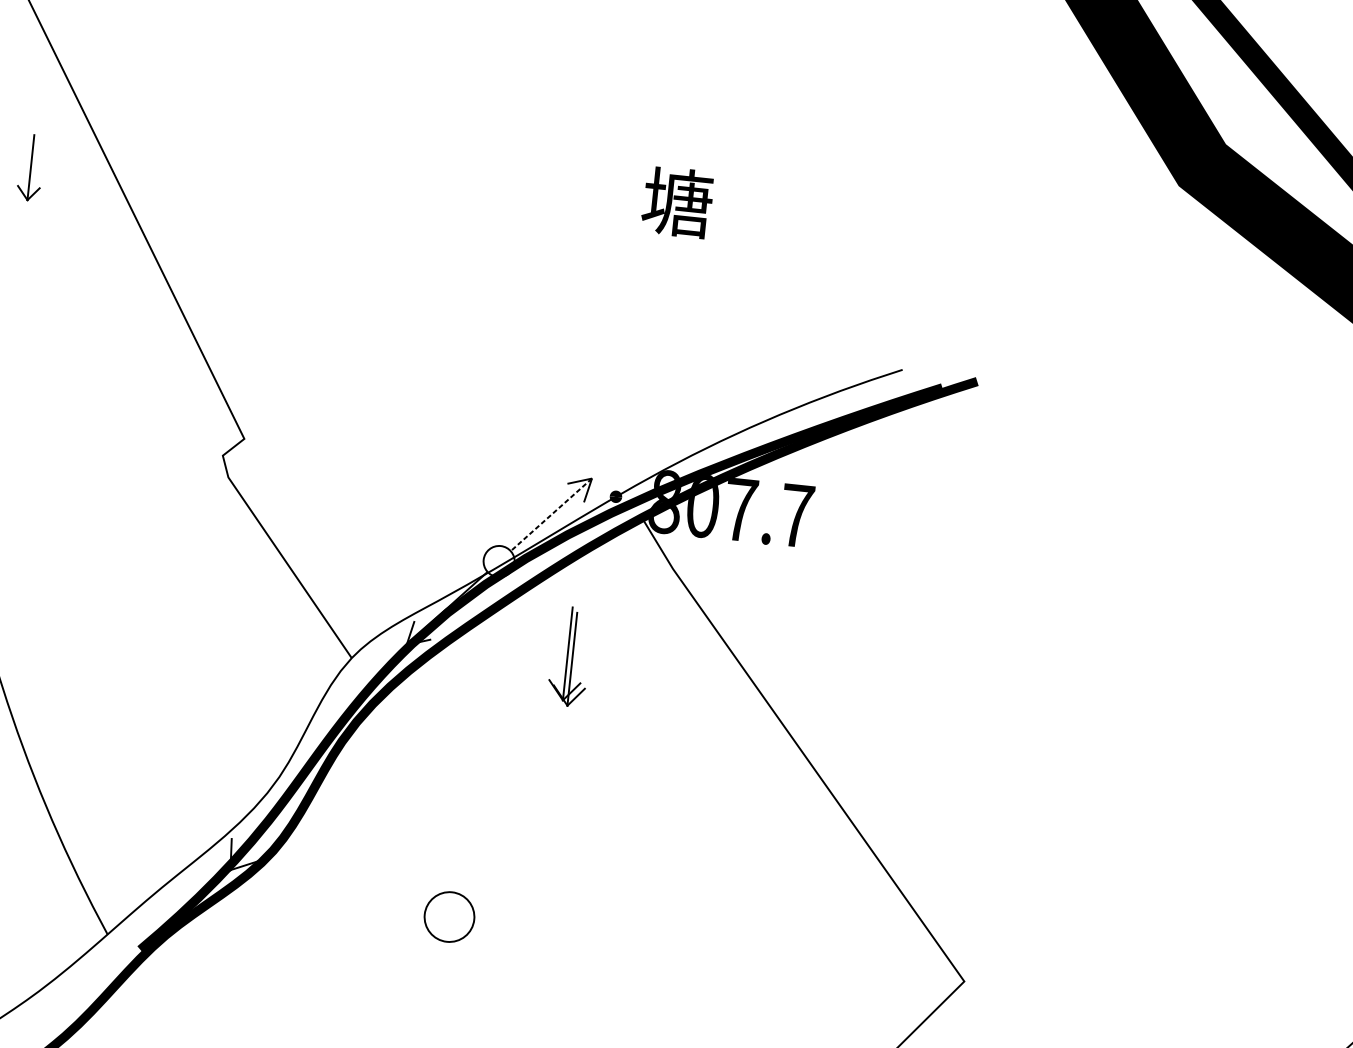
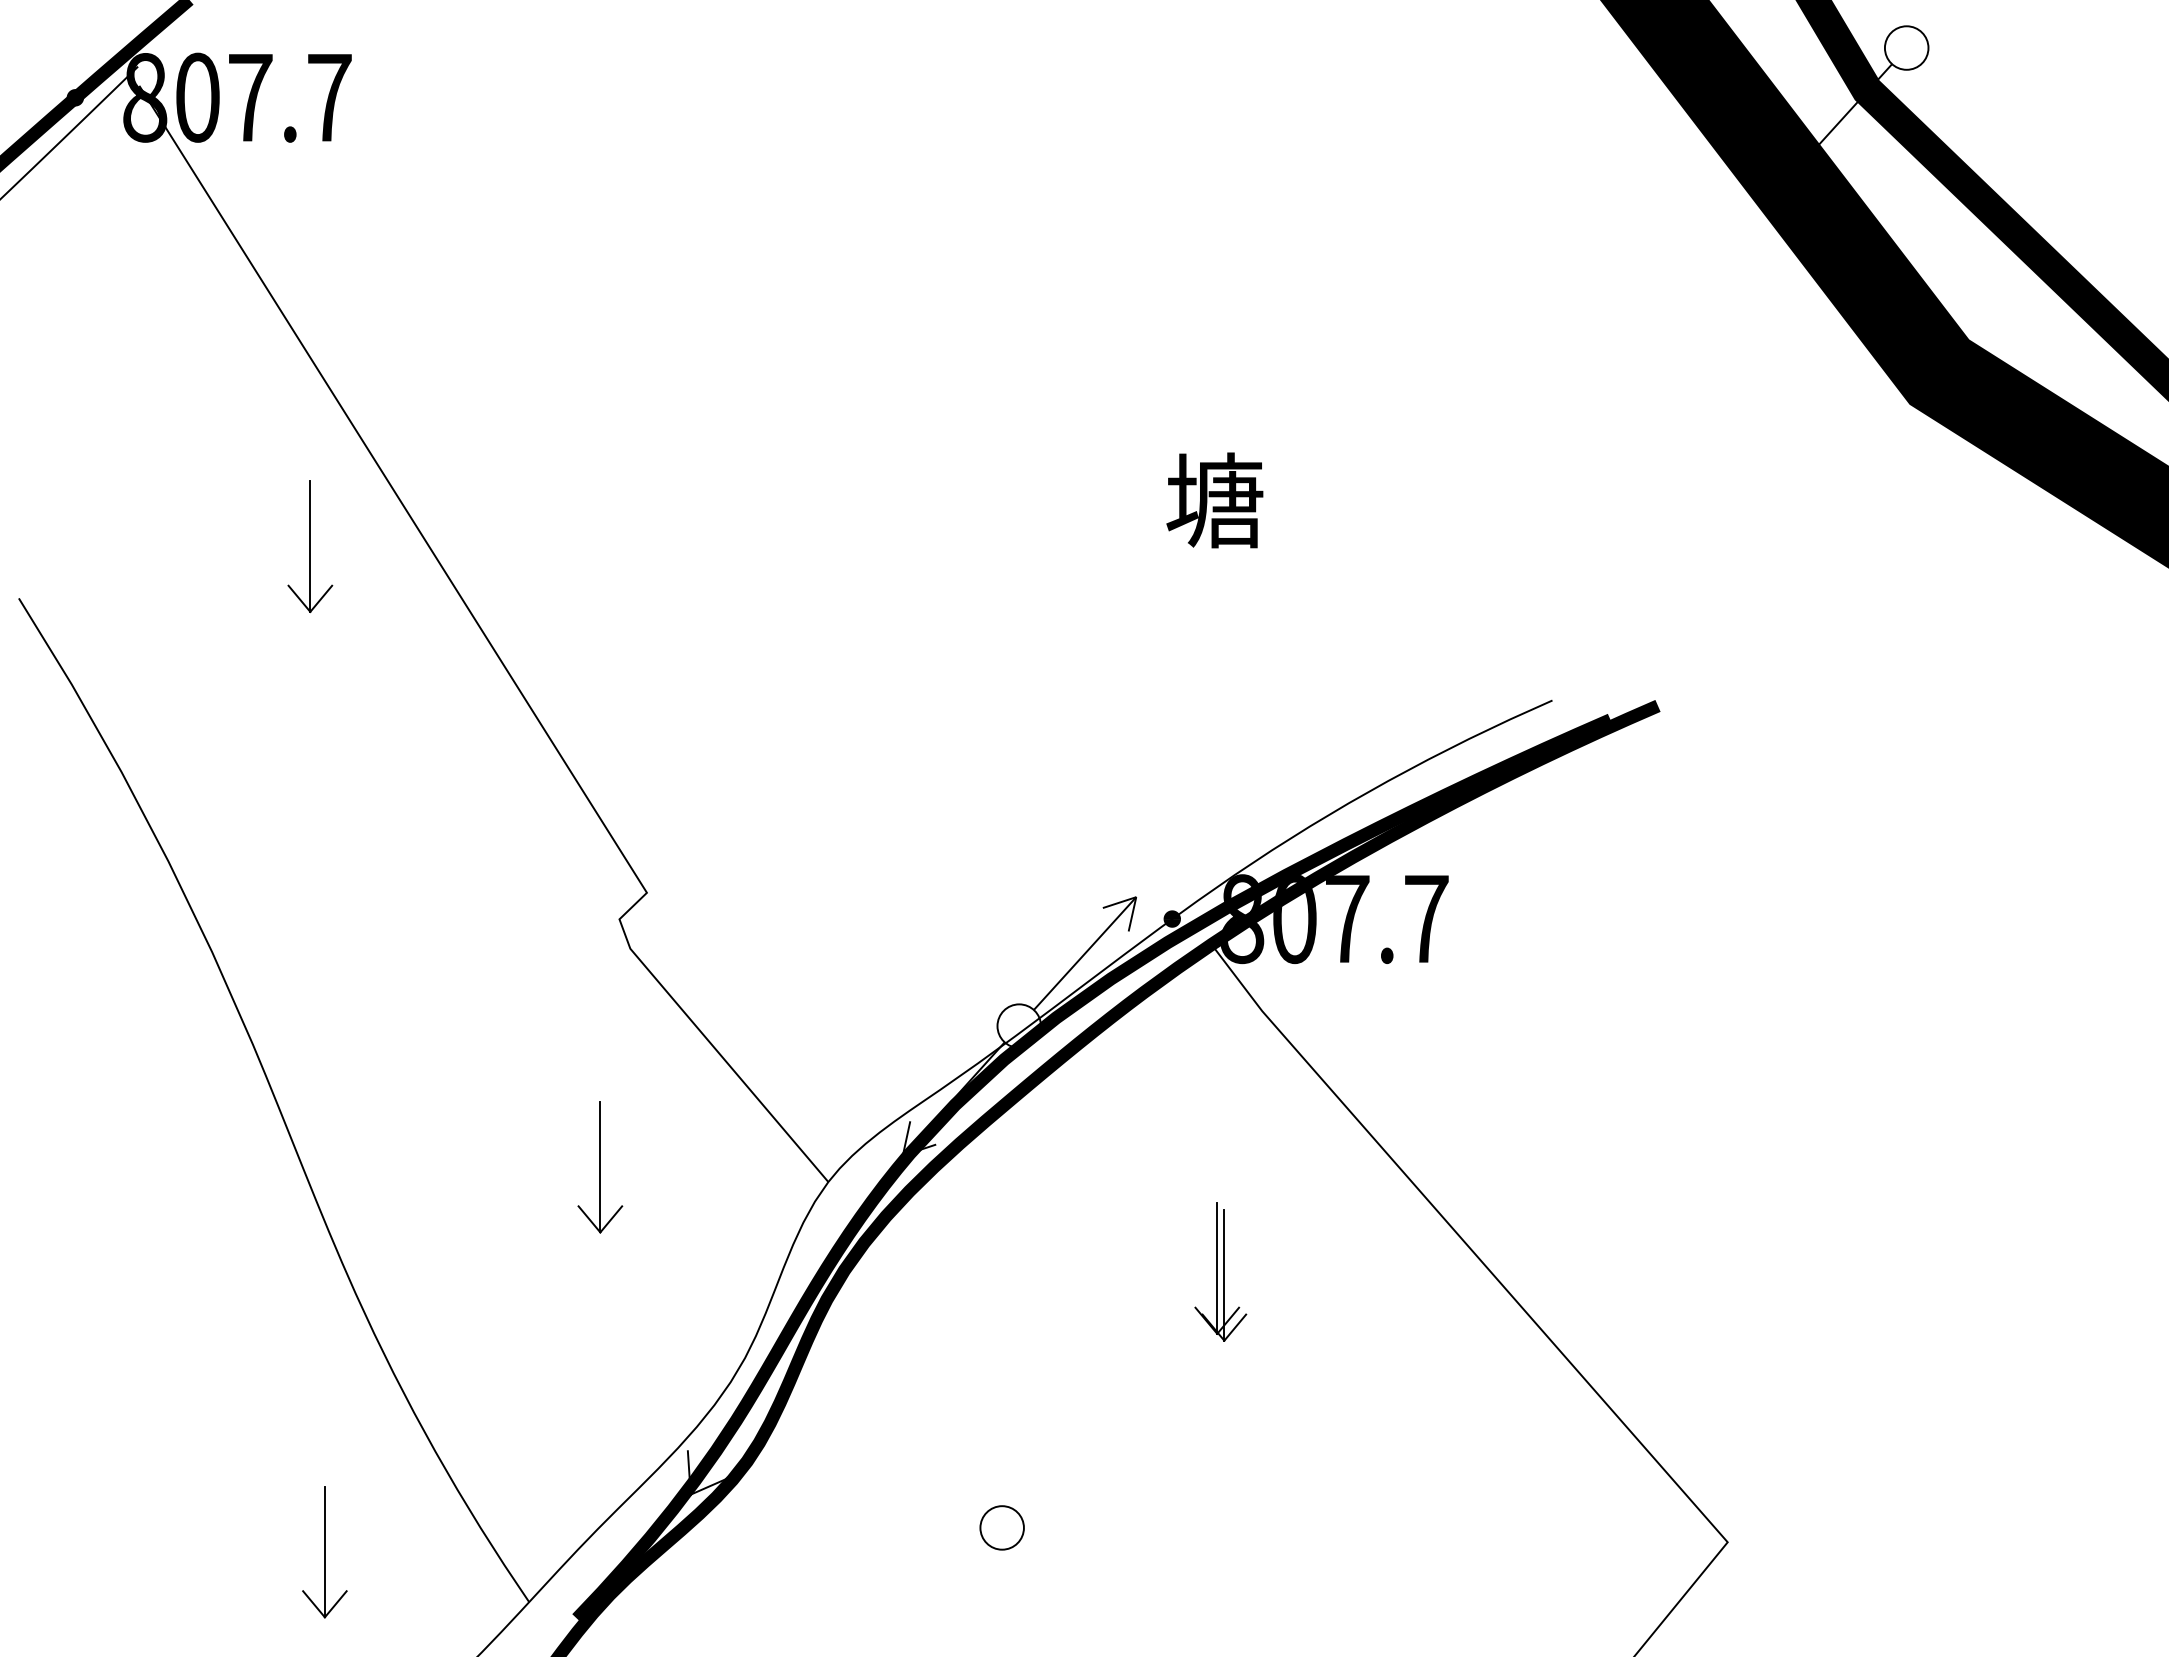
part: (31, 167) -> (310, 546), size x1.43
line: (550, 514) -> (1084, 953), dashed -> solid
part: (190, 630) -> (600, 1167), added
part: (569, 656) -> (1220, 1271), moved
circle: (449, 916) -> (1001, 1527), size x0.62

